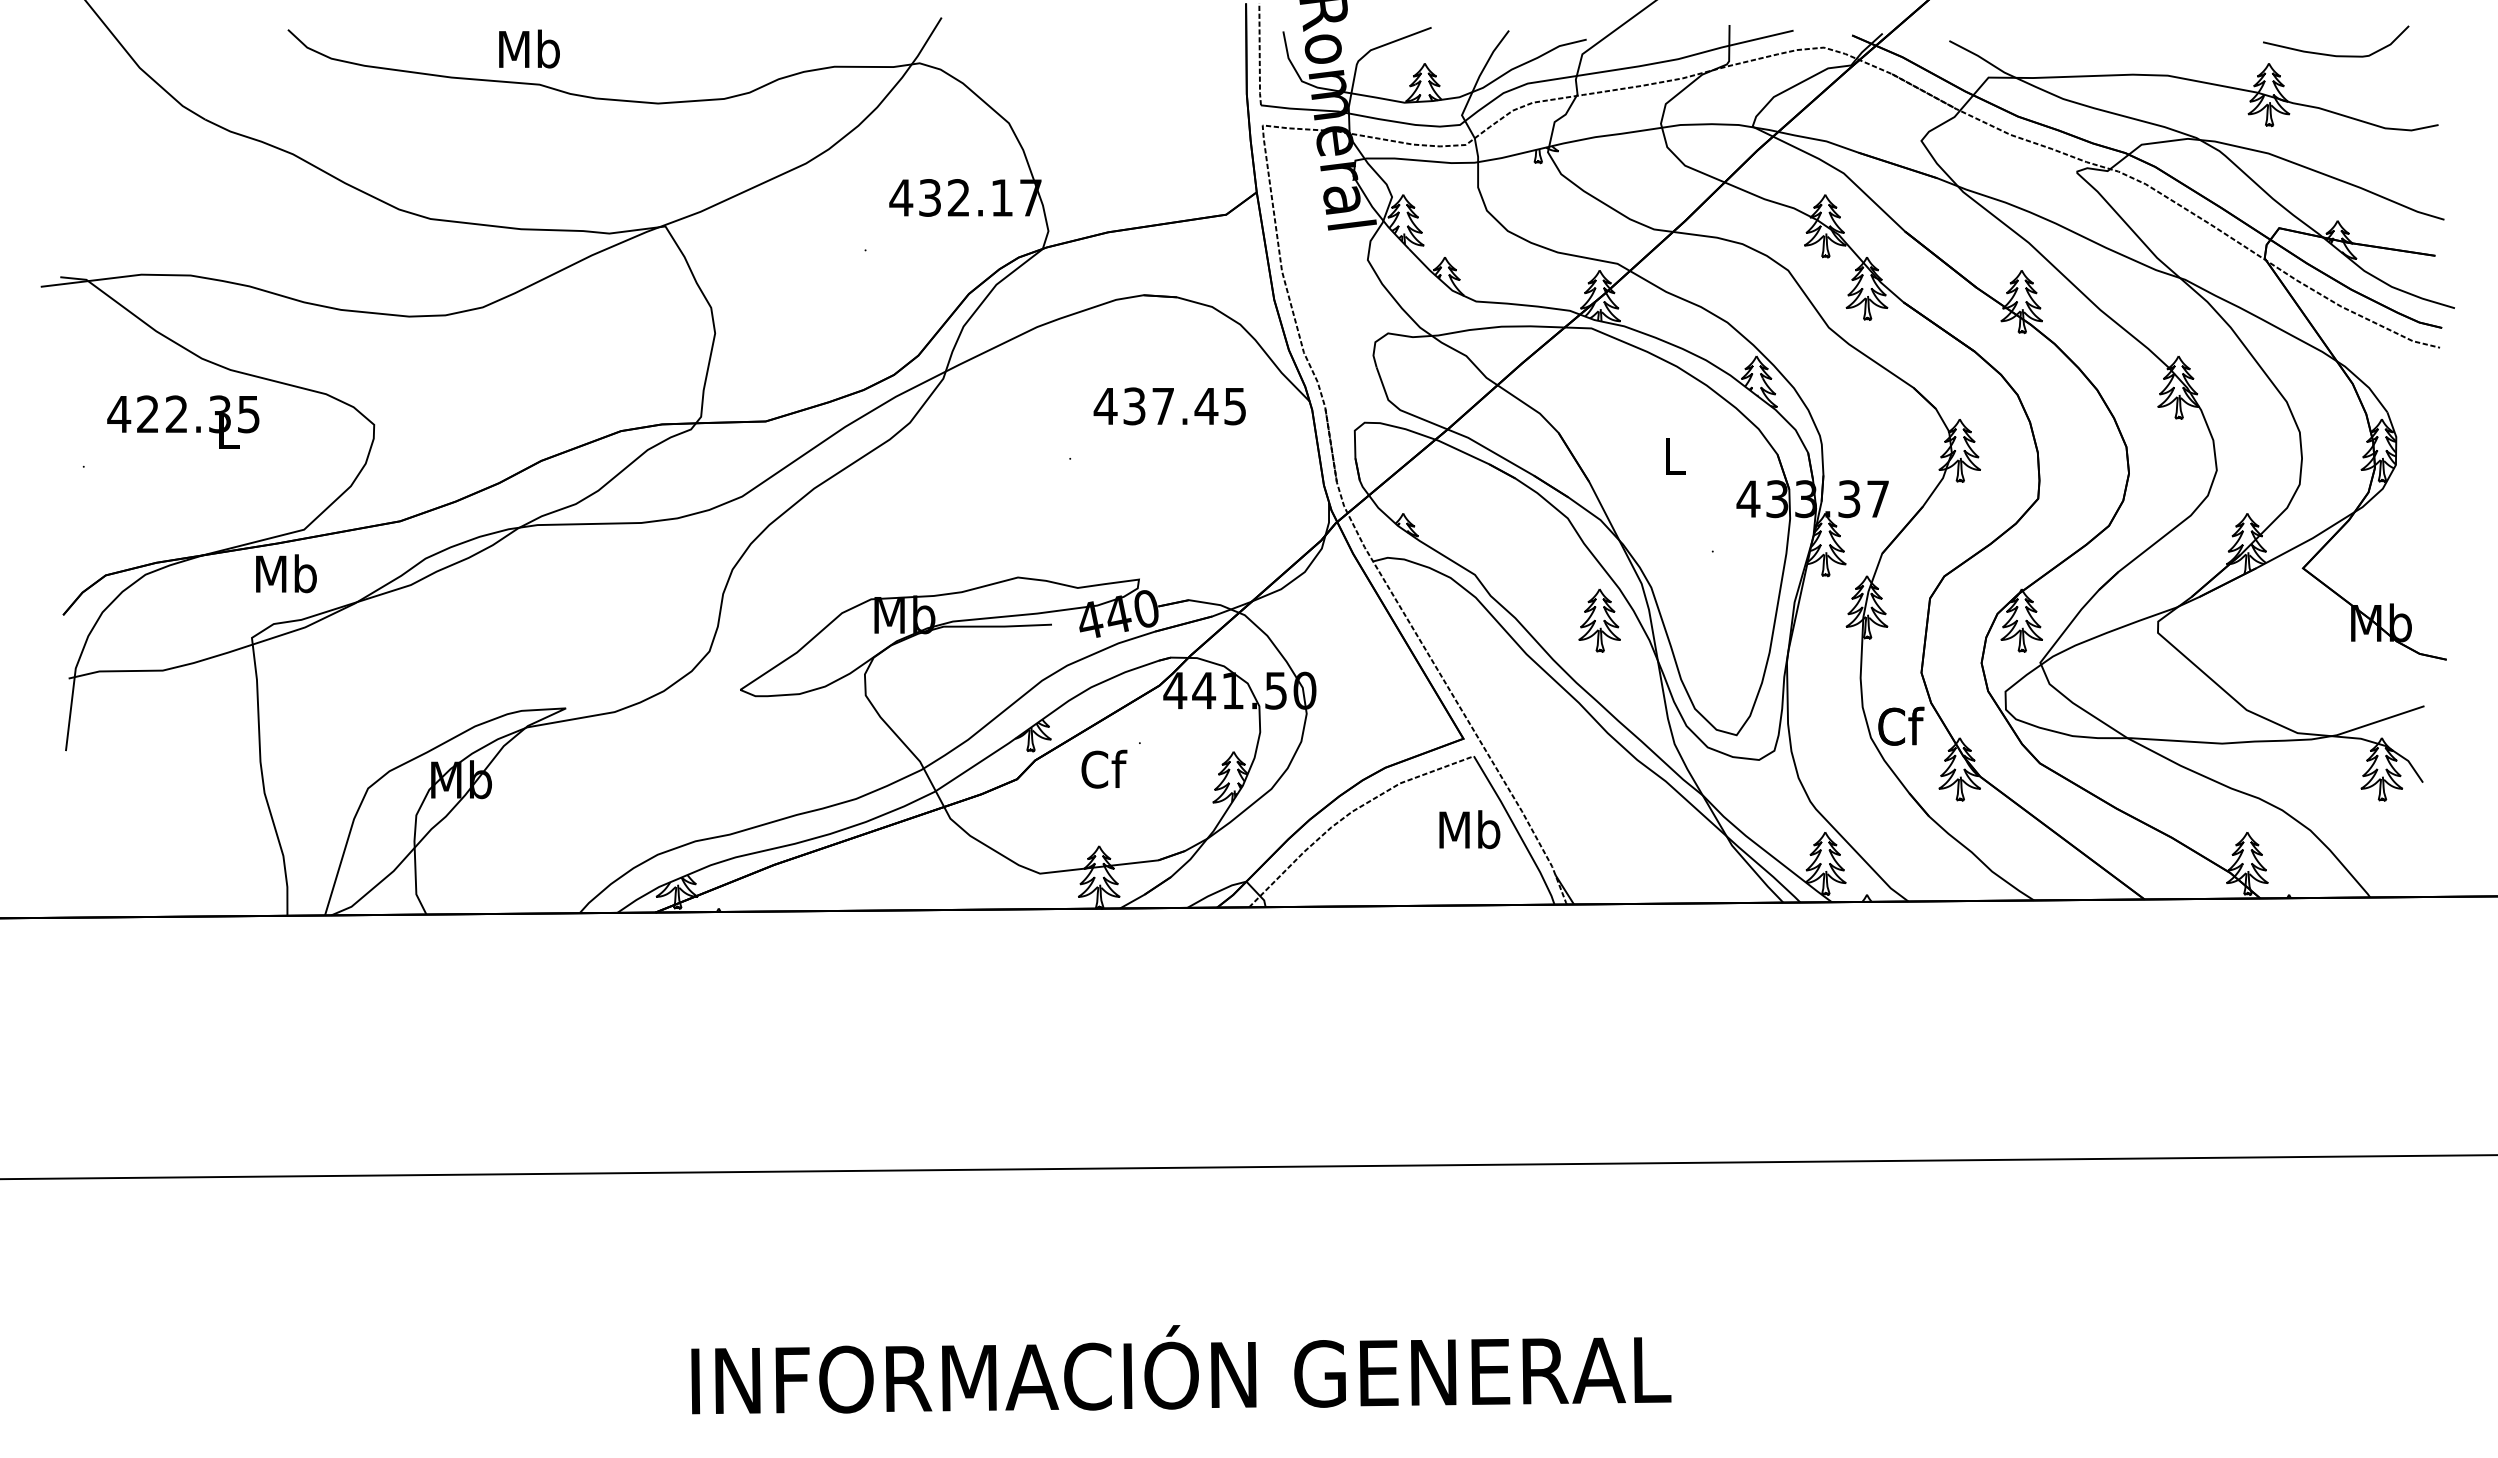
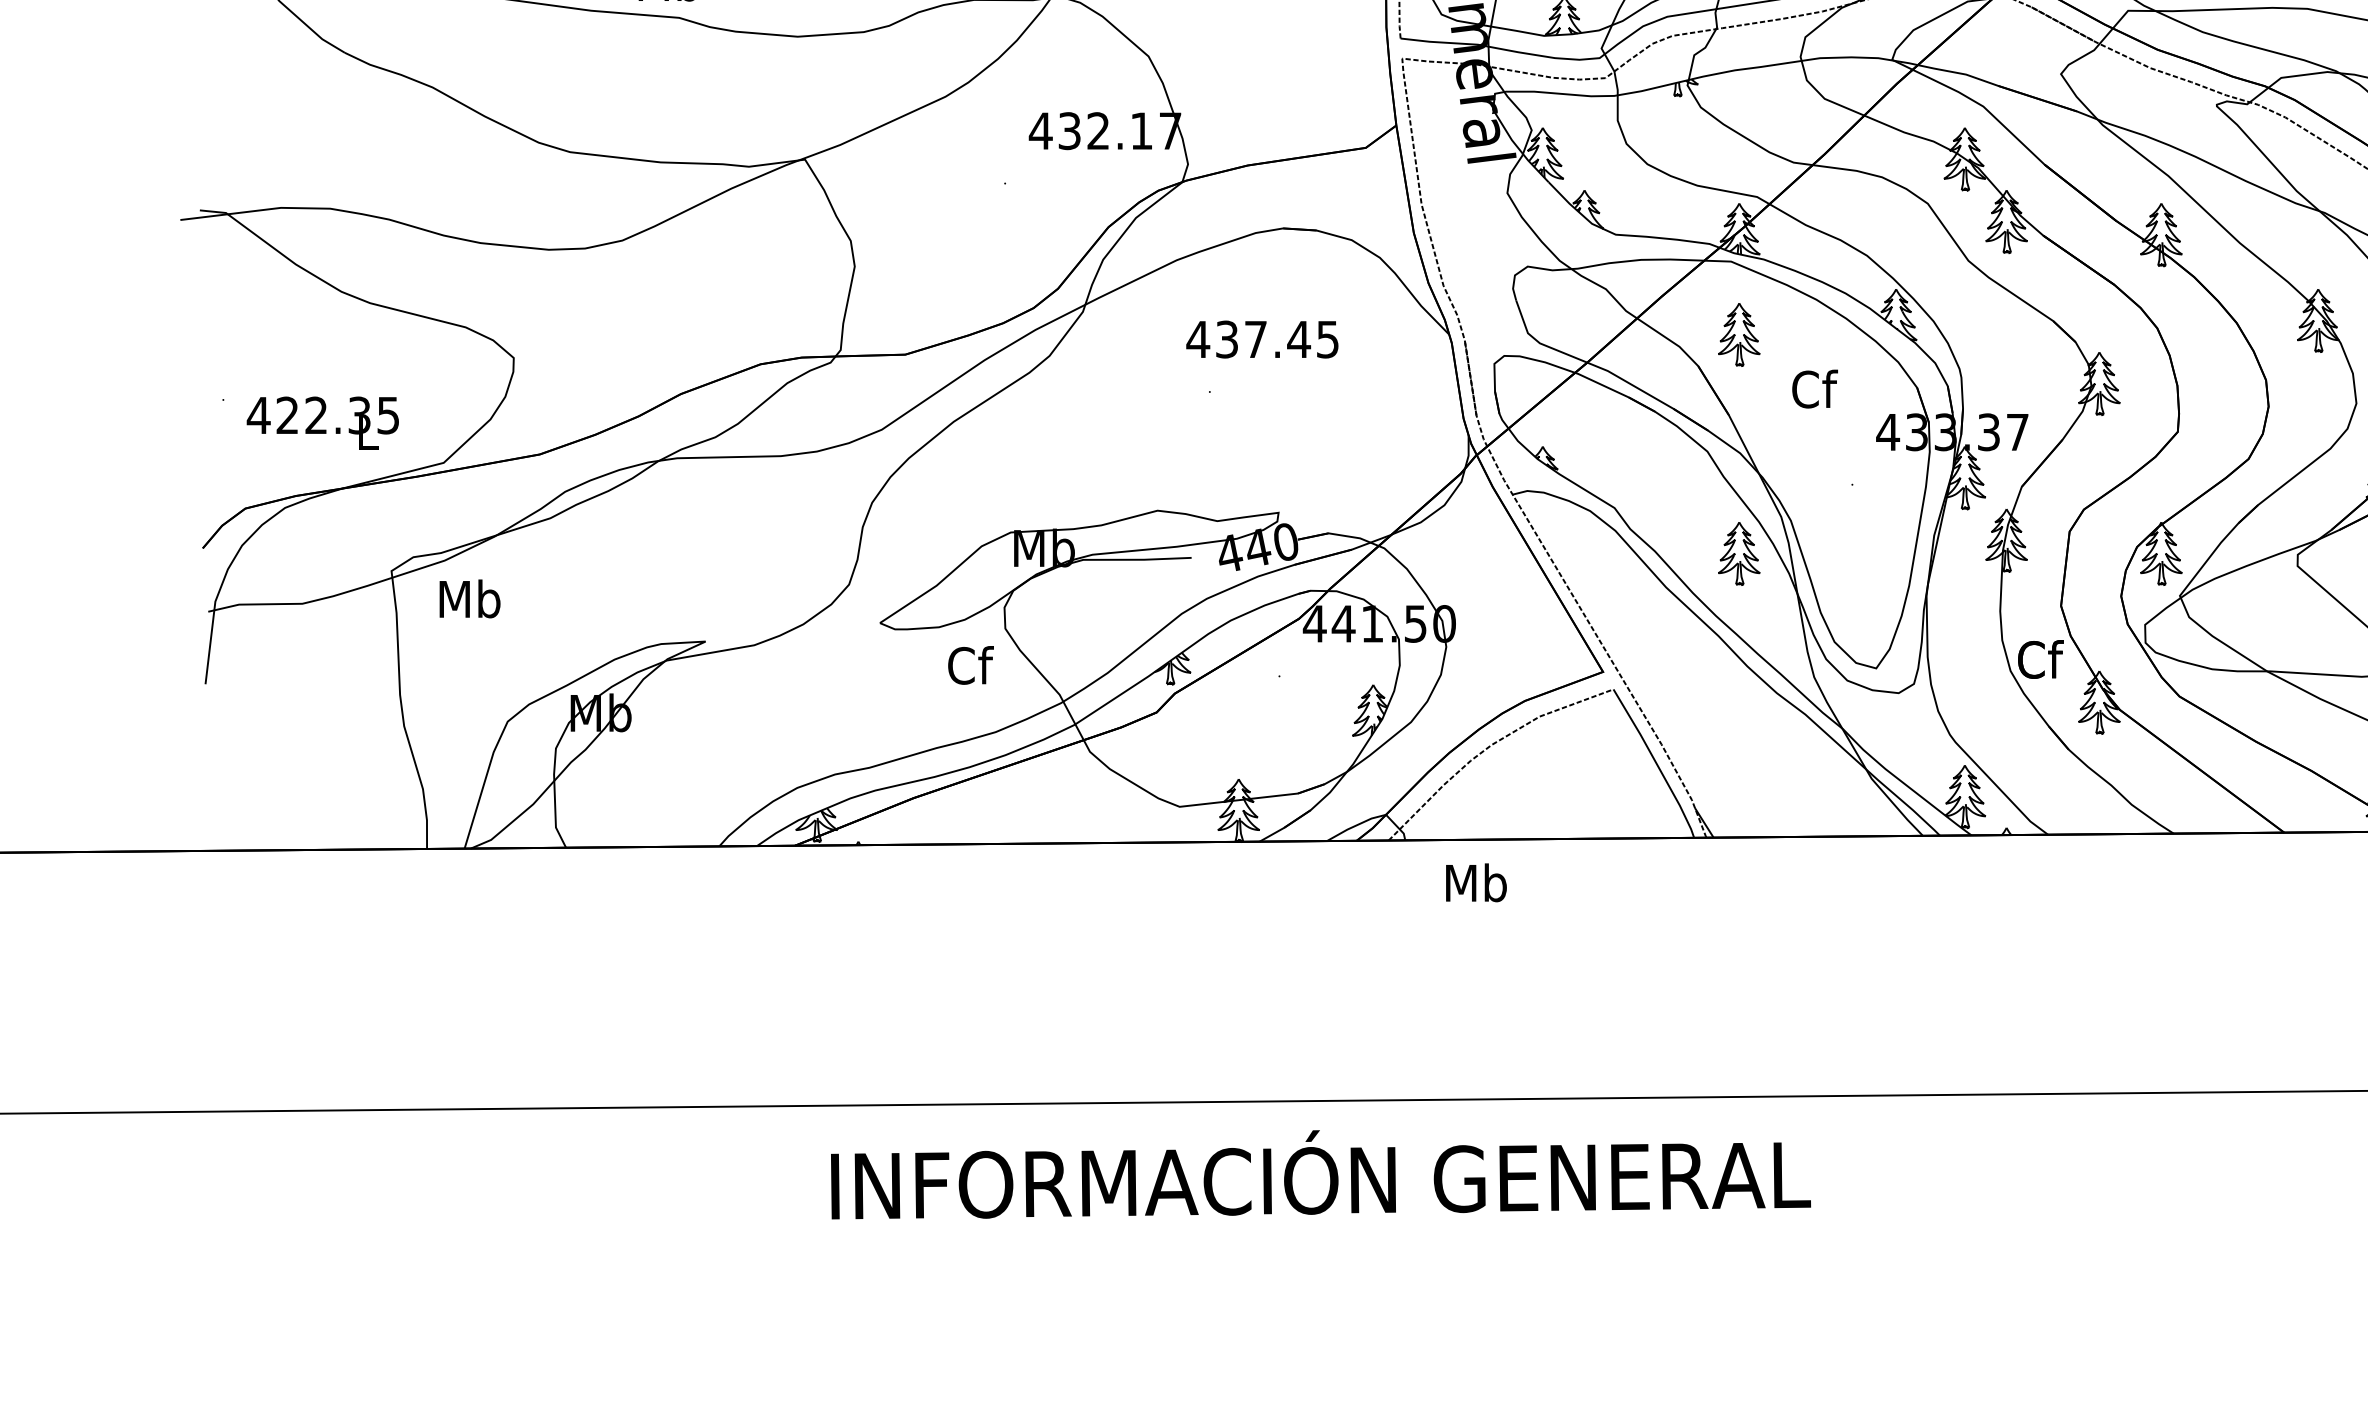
part: (1599, 401) -> (1739, 334), added
text: (1169, 406) -> (1262, 339), moved
text: (183, 421) -> (323, 422), moved
text: (1675, 455) -> (1815, 388), L -> Cf
text: (286, 573) -> (470, 598), moved
text: (1104, 768) -> (971, 664), moved
text: (1469, 829) -> (1476, 882), moved
text: (1181, 1369) -> (1321, 1174), moved

